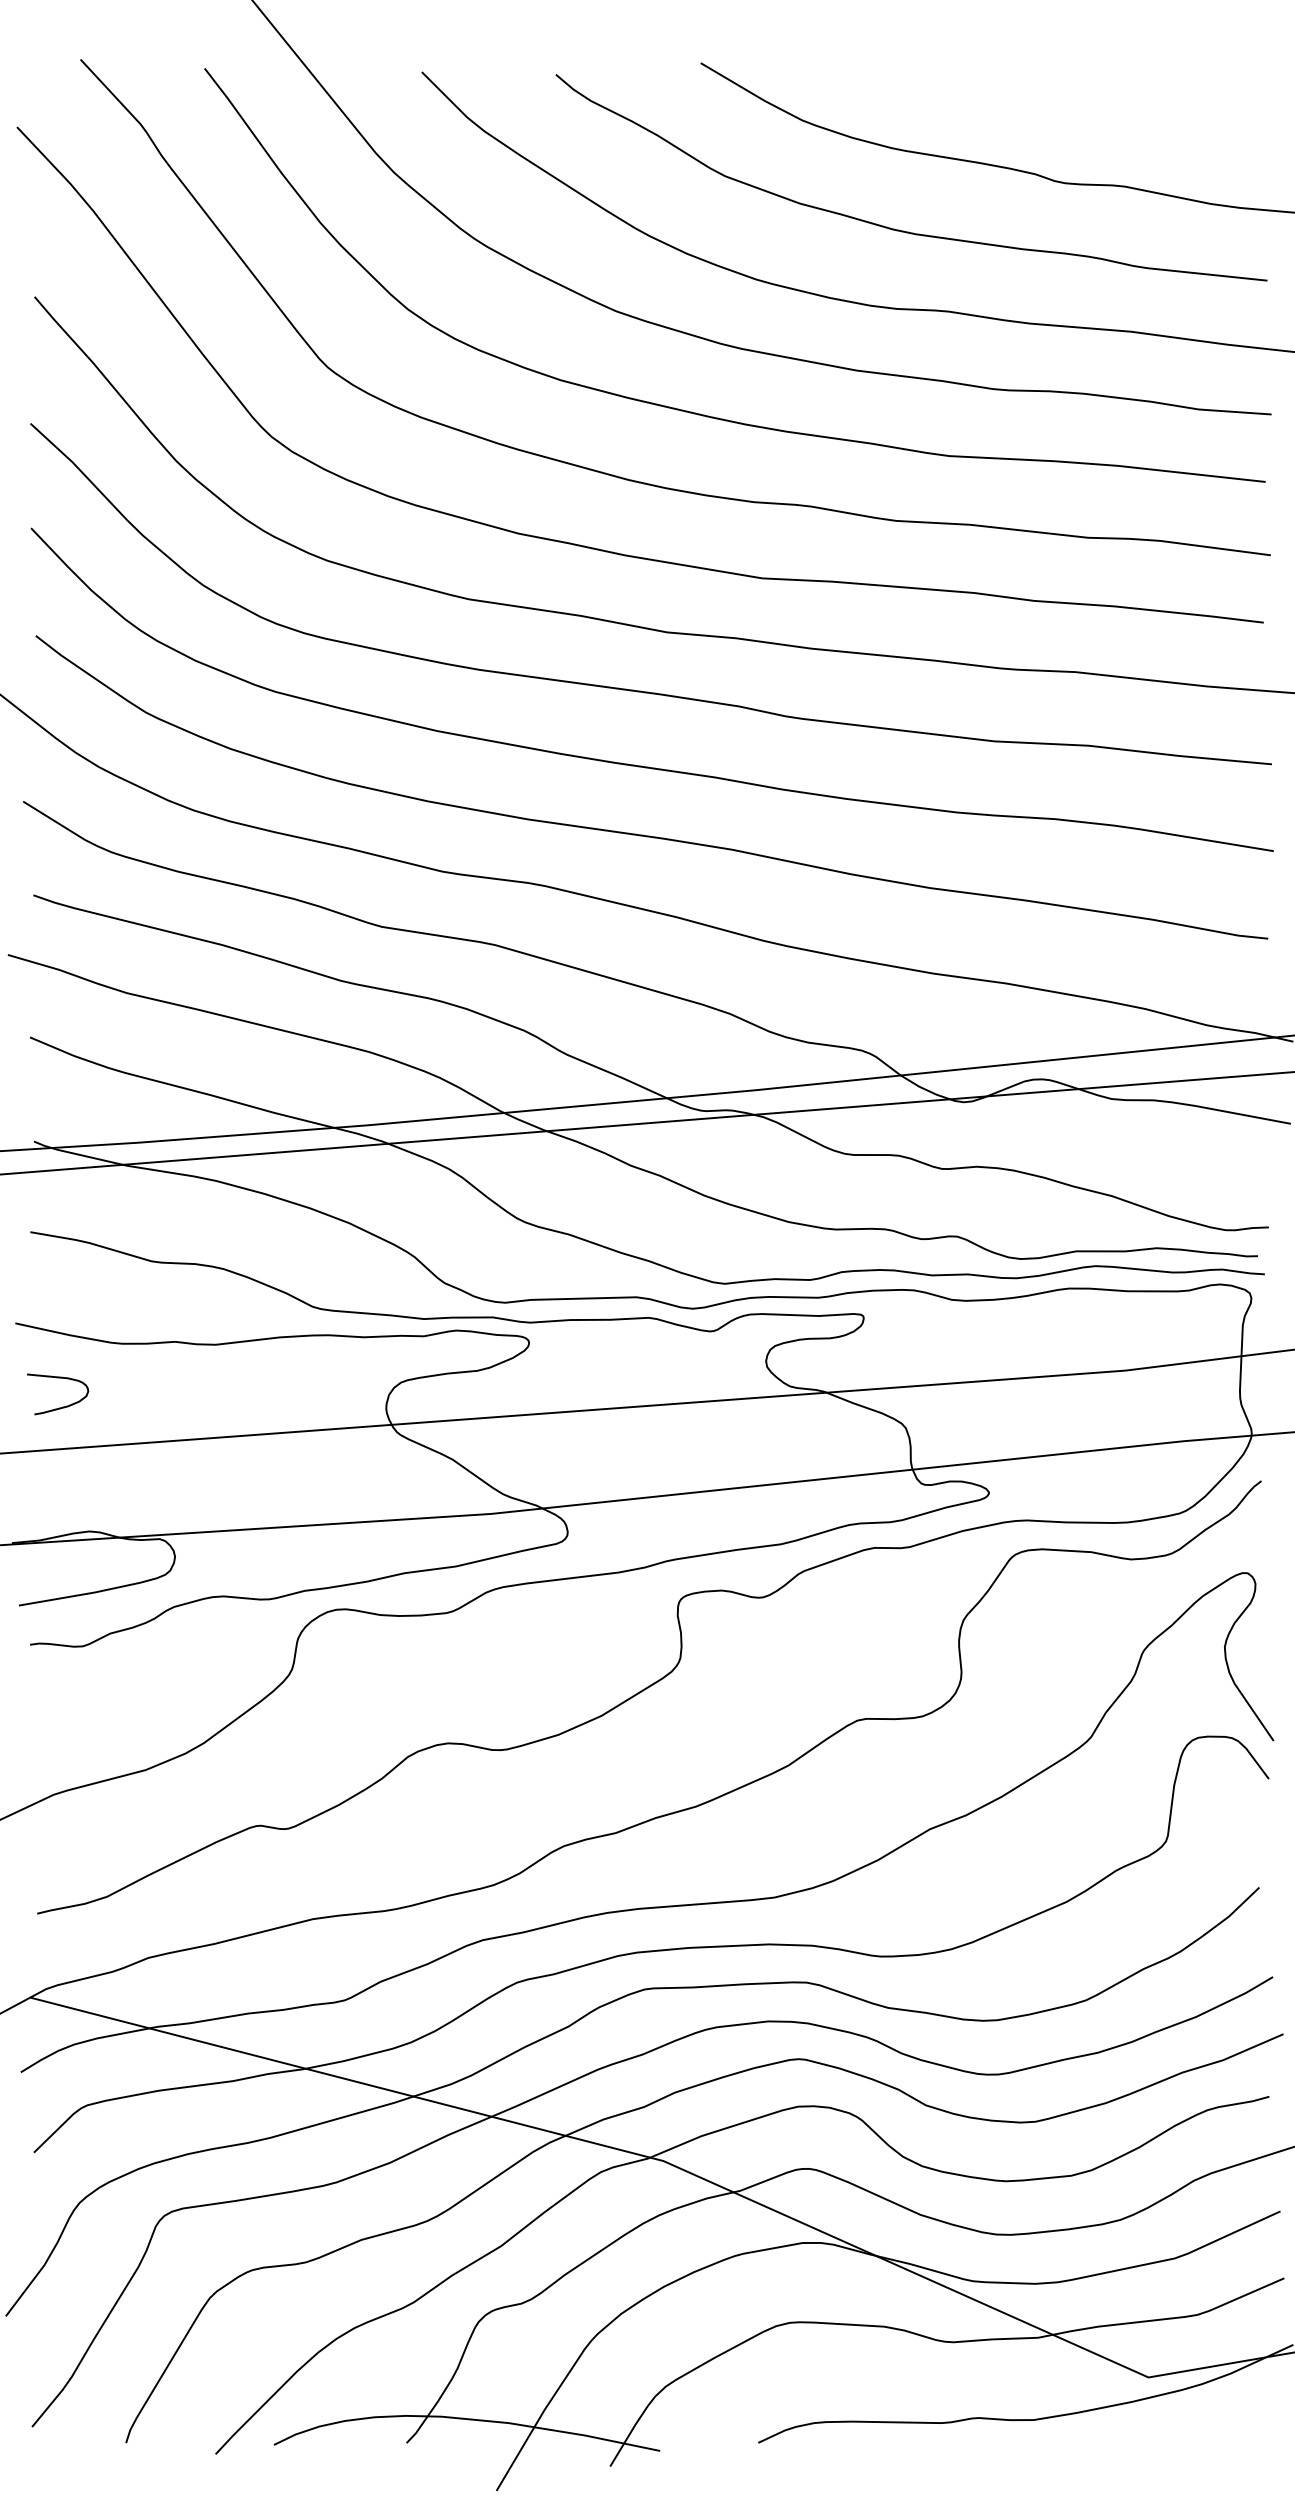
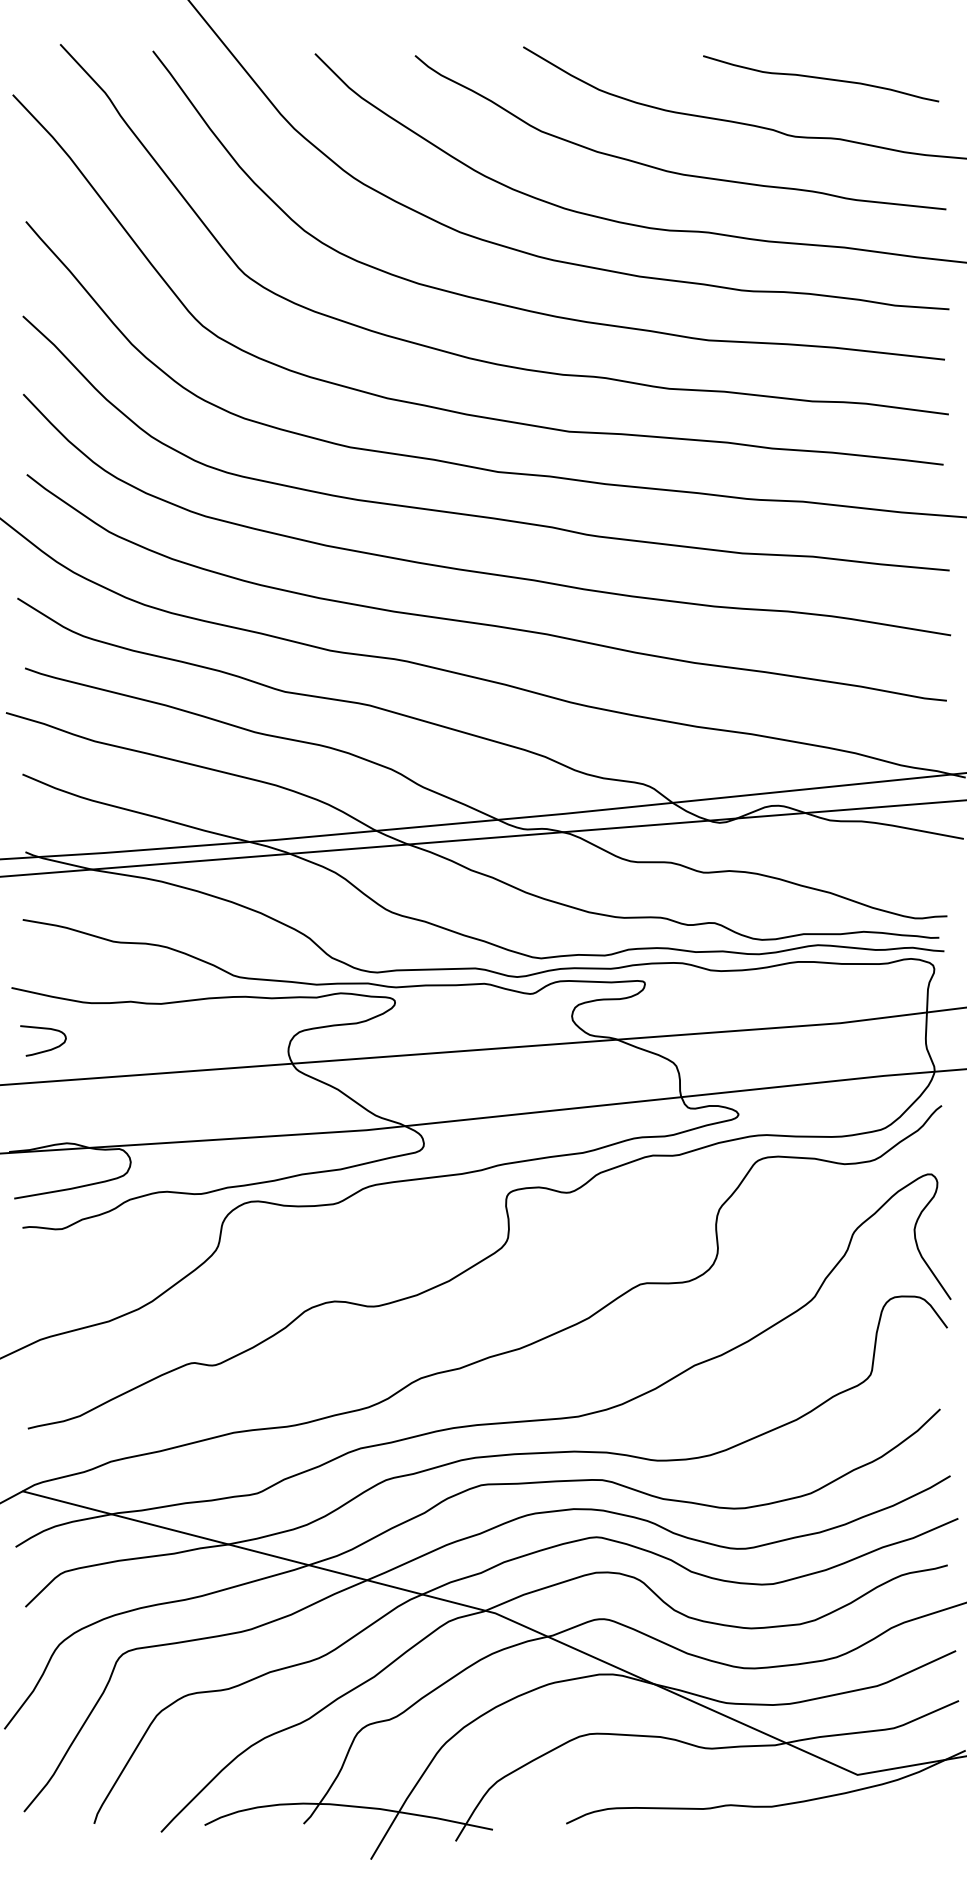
curve: (1100, 105) -> (821, 78), added

